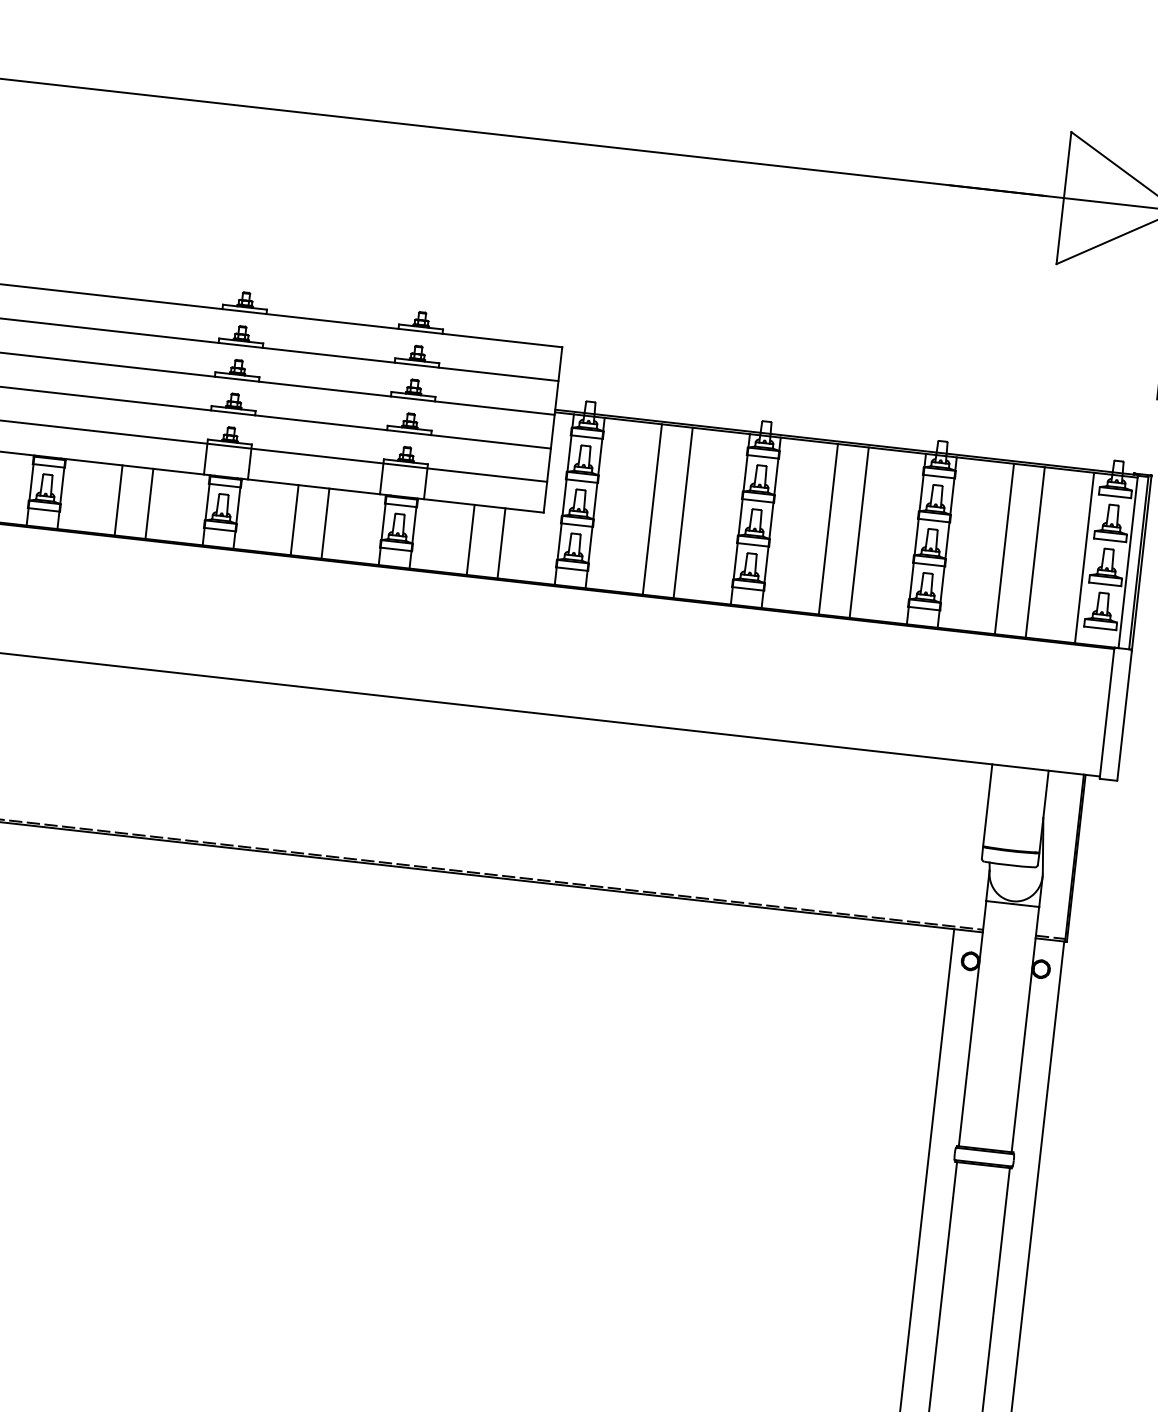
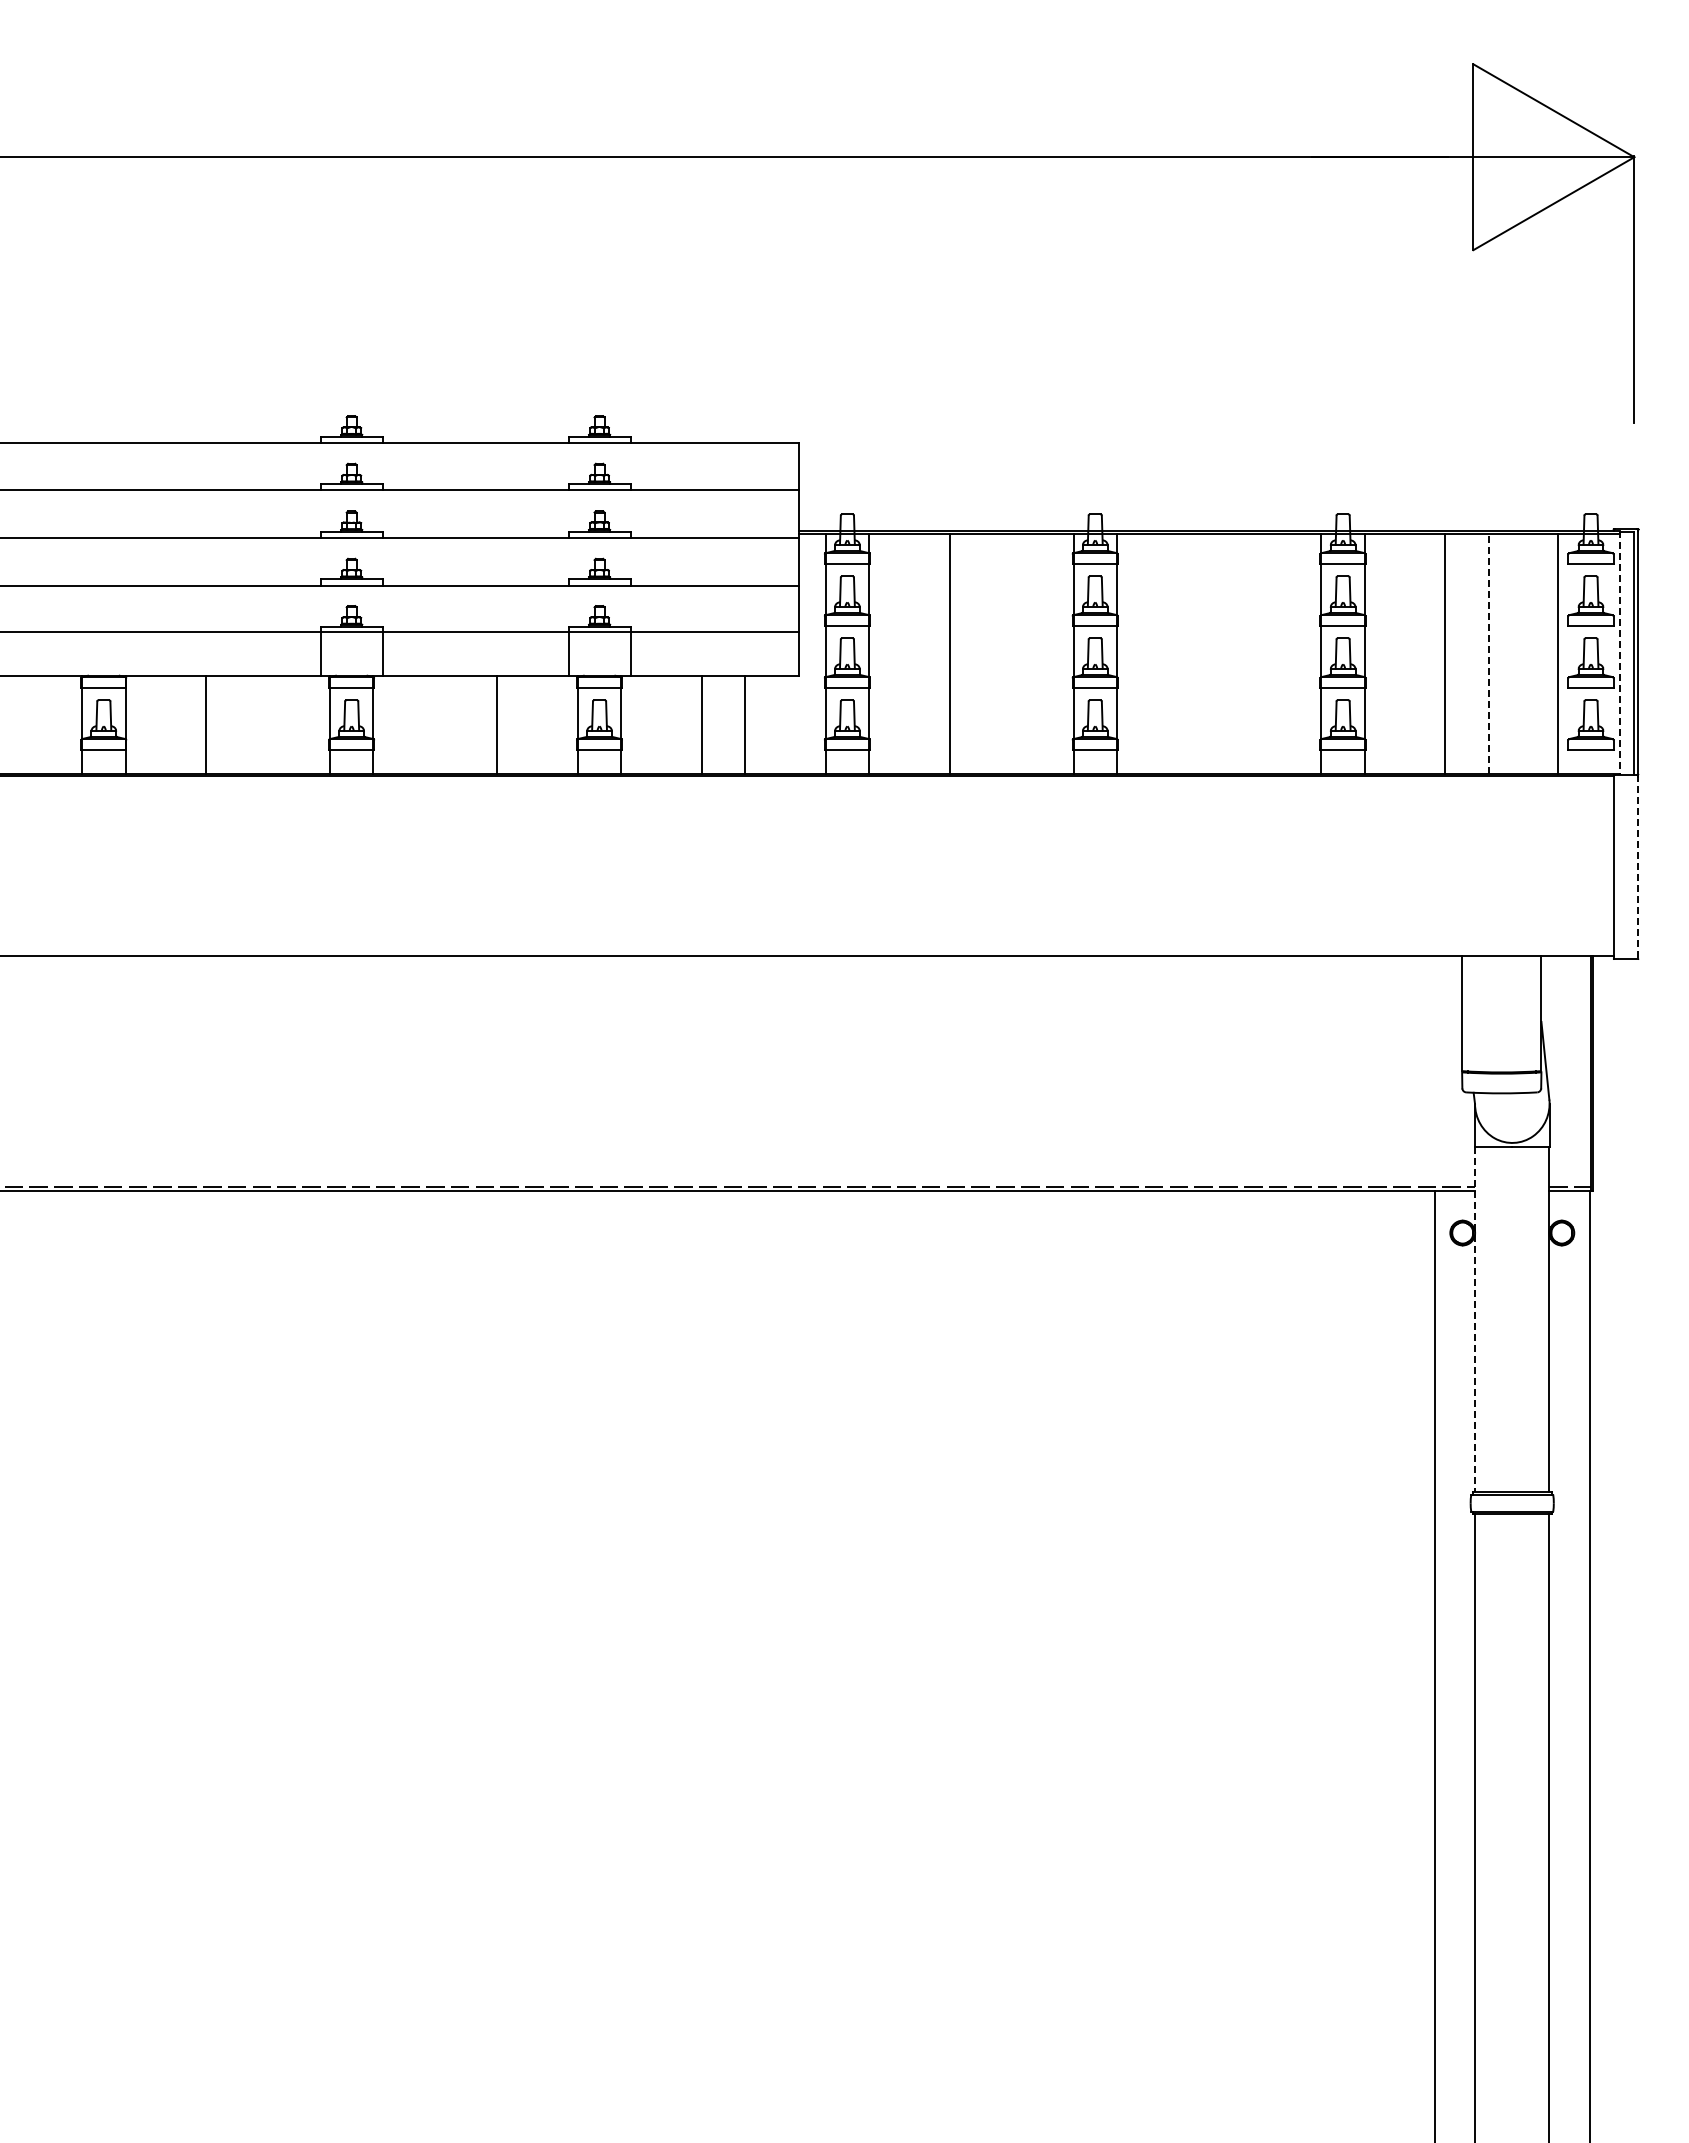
line: (149, 503) -> (249, 724), removed
line: (683, 513) -> (993, 654), removed
line: (294, 519) -> (453, 724), removed
line: (828, 529) -> (1197, 654), removed
line: (858, 532) -> (1240, 654), removed
line: (1035, 552) -> (1488, 654), solid -> dashed
line: (1128, 561) -> (1619, 652), solid -> dashed
line: (1124, 714) -> (1638, 866), solid -> dashed
line: (972, 1023) -> (1475, 1319), solid -> dashed

